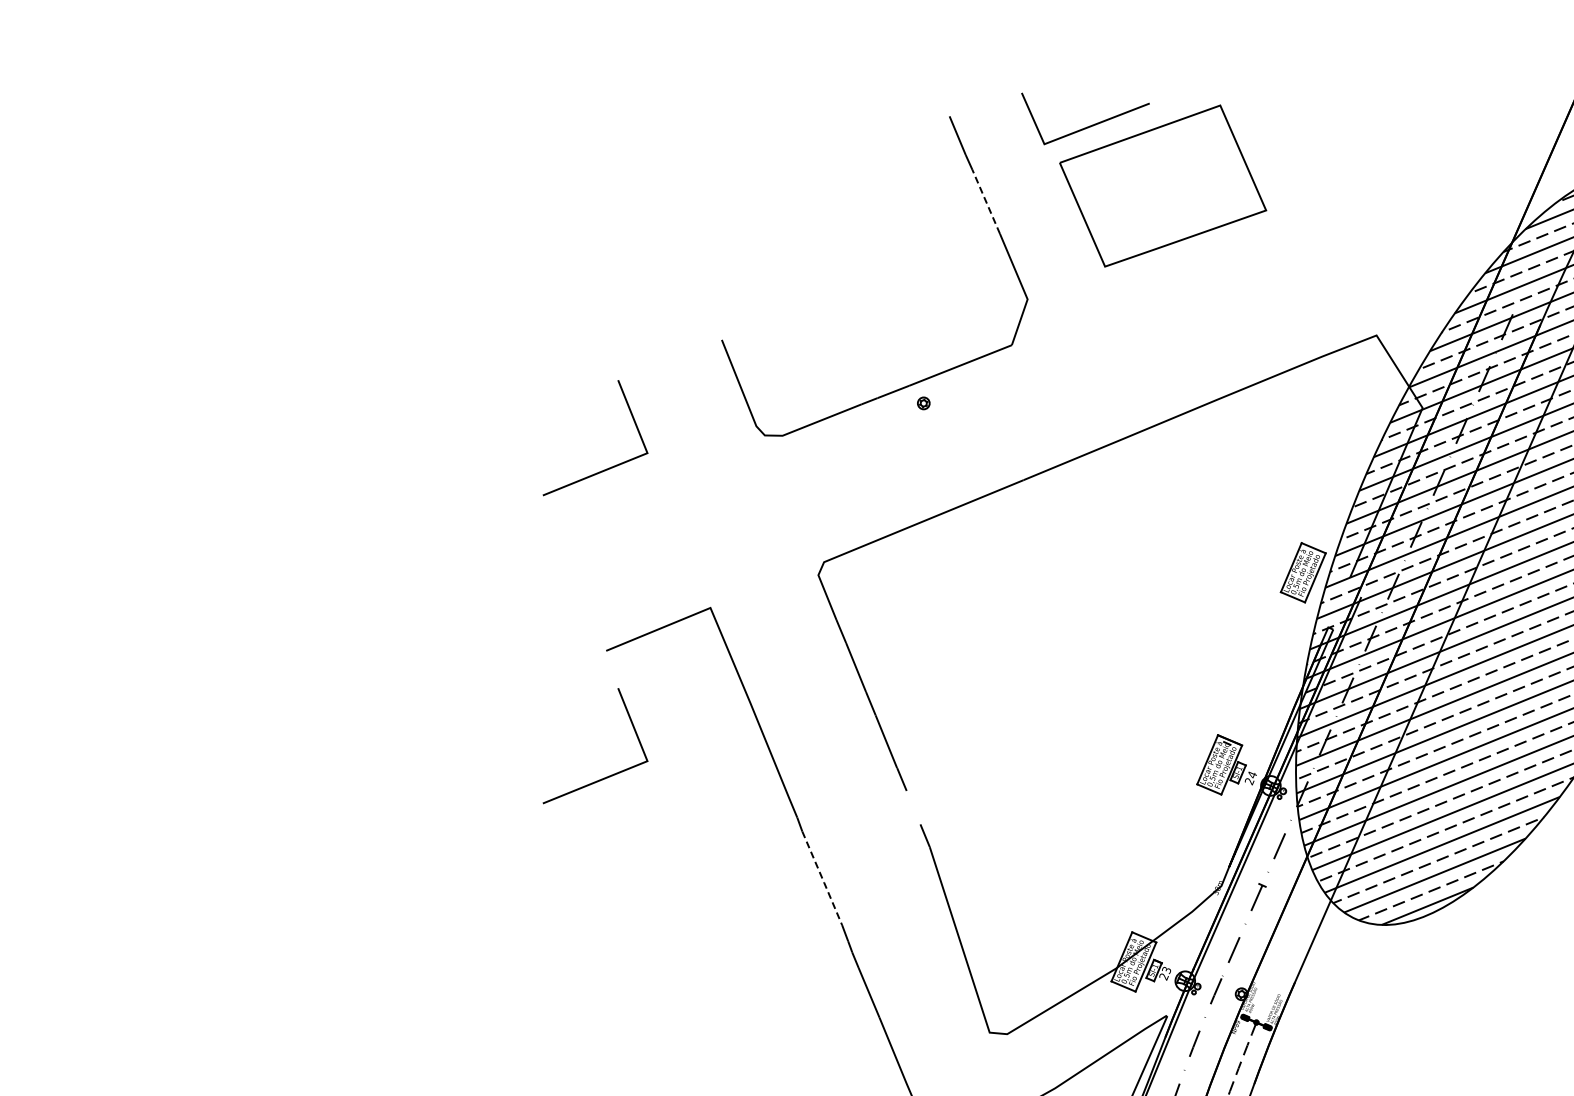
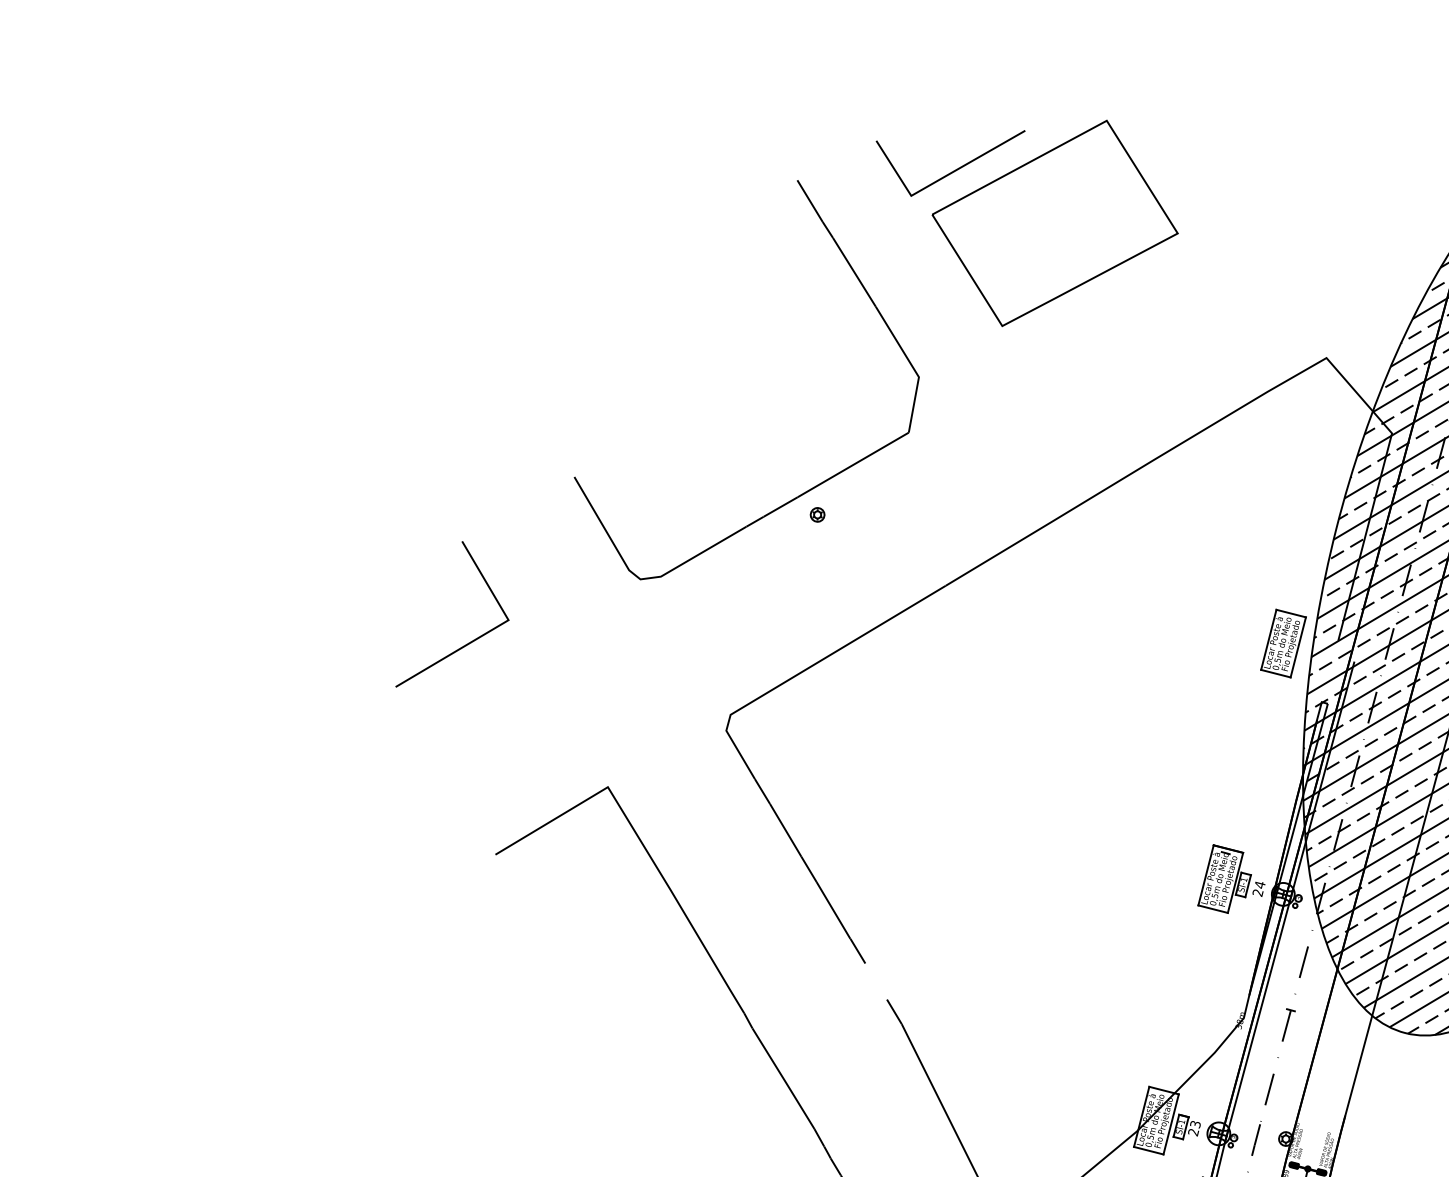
line: (986, 201) -> (854, 271), dashed -> solid
line: (606, 776) -> (517, 999), removed
line: (822, 879) -> (783, 1079), dashed -> solid

